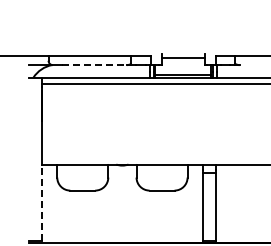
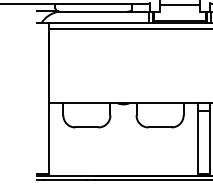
line: (94, 65) -> (97, 12), dashed -> solid
line: (42, 202) -> (49, 138), dashed -> solid

